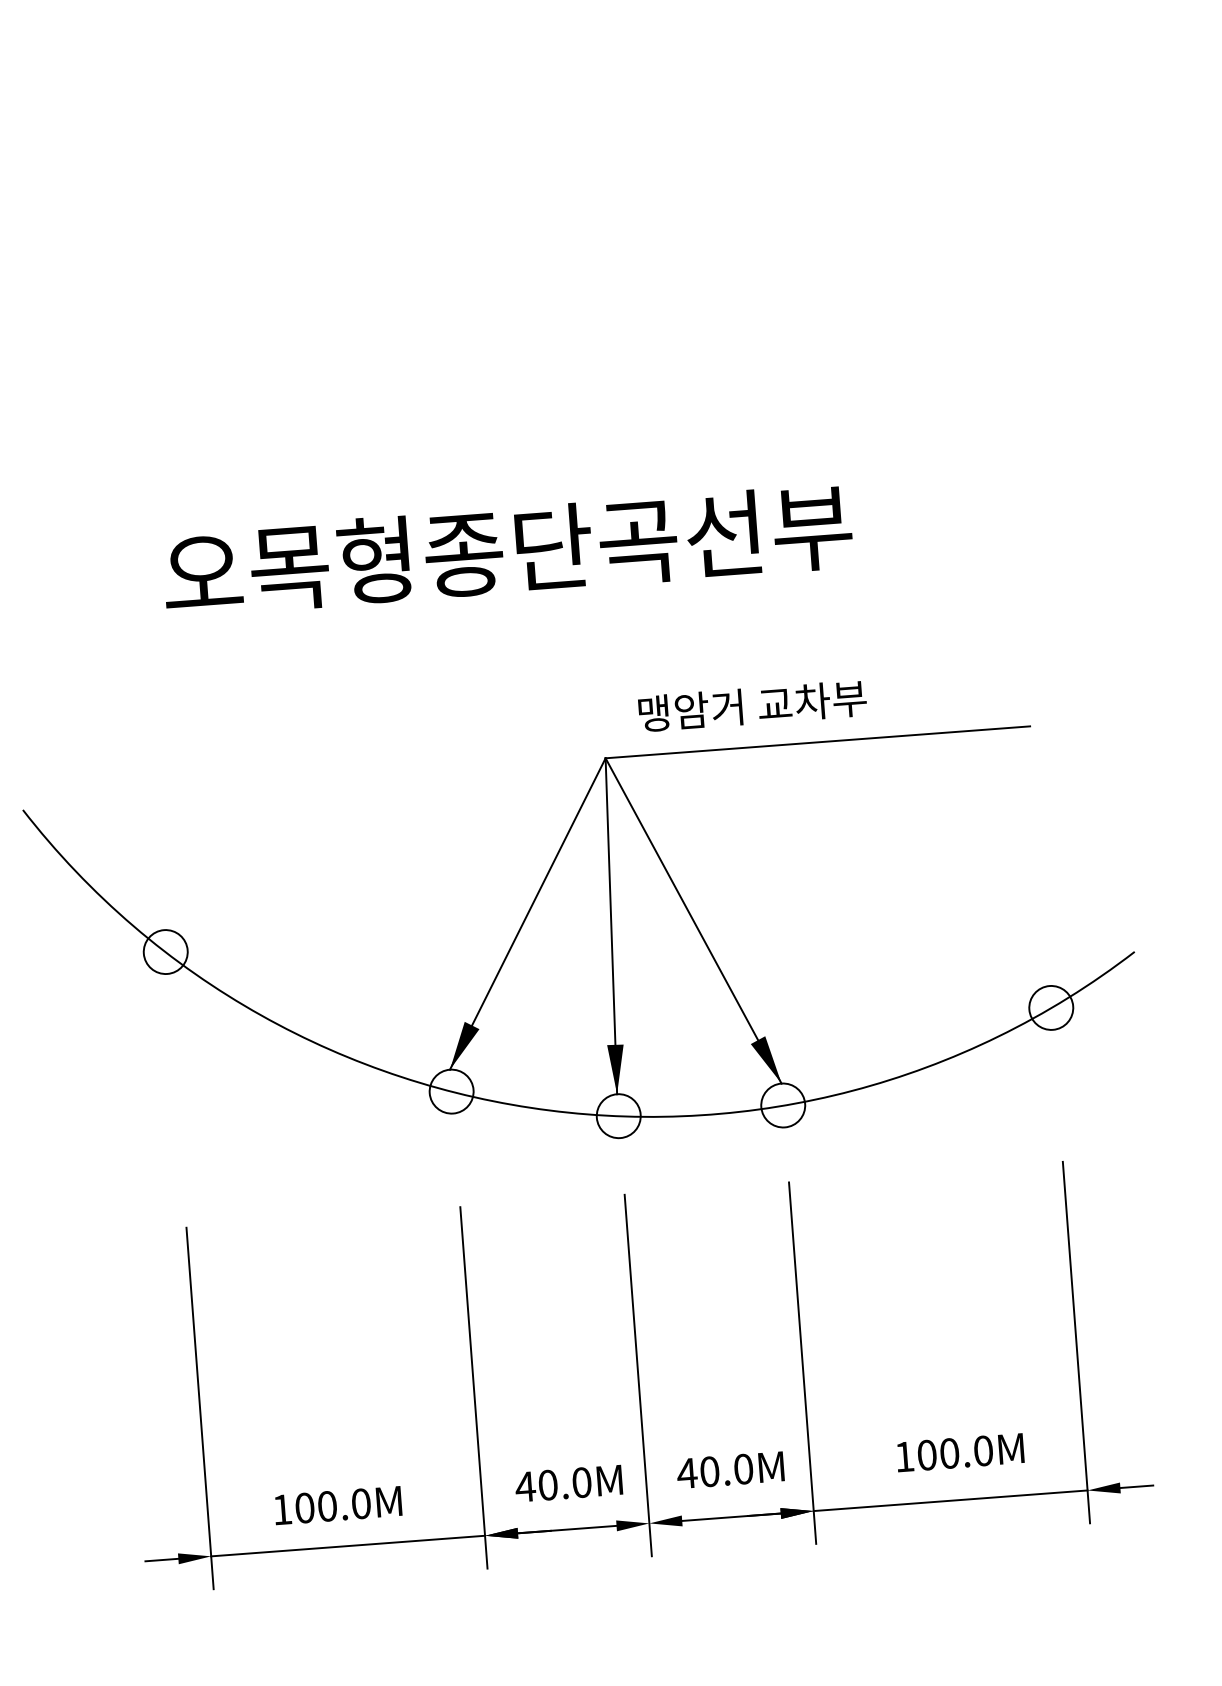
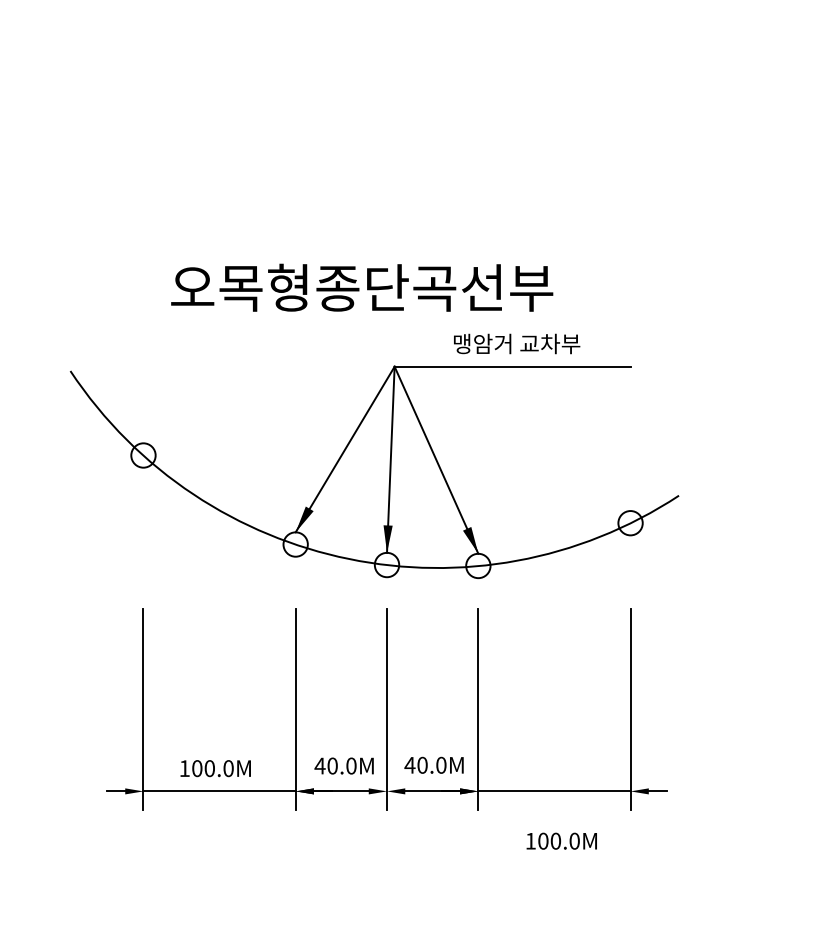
text: (508, 549) -> (362, 287), moved
text: (753, 705) -> (517, 343), moved
text: (959, 1451) -> (561, 840), moved

